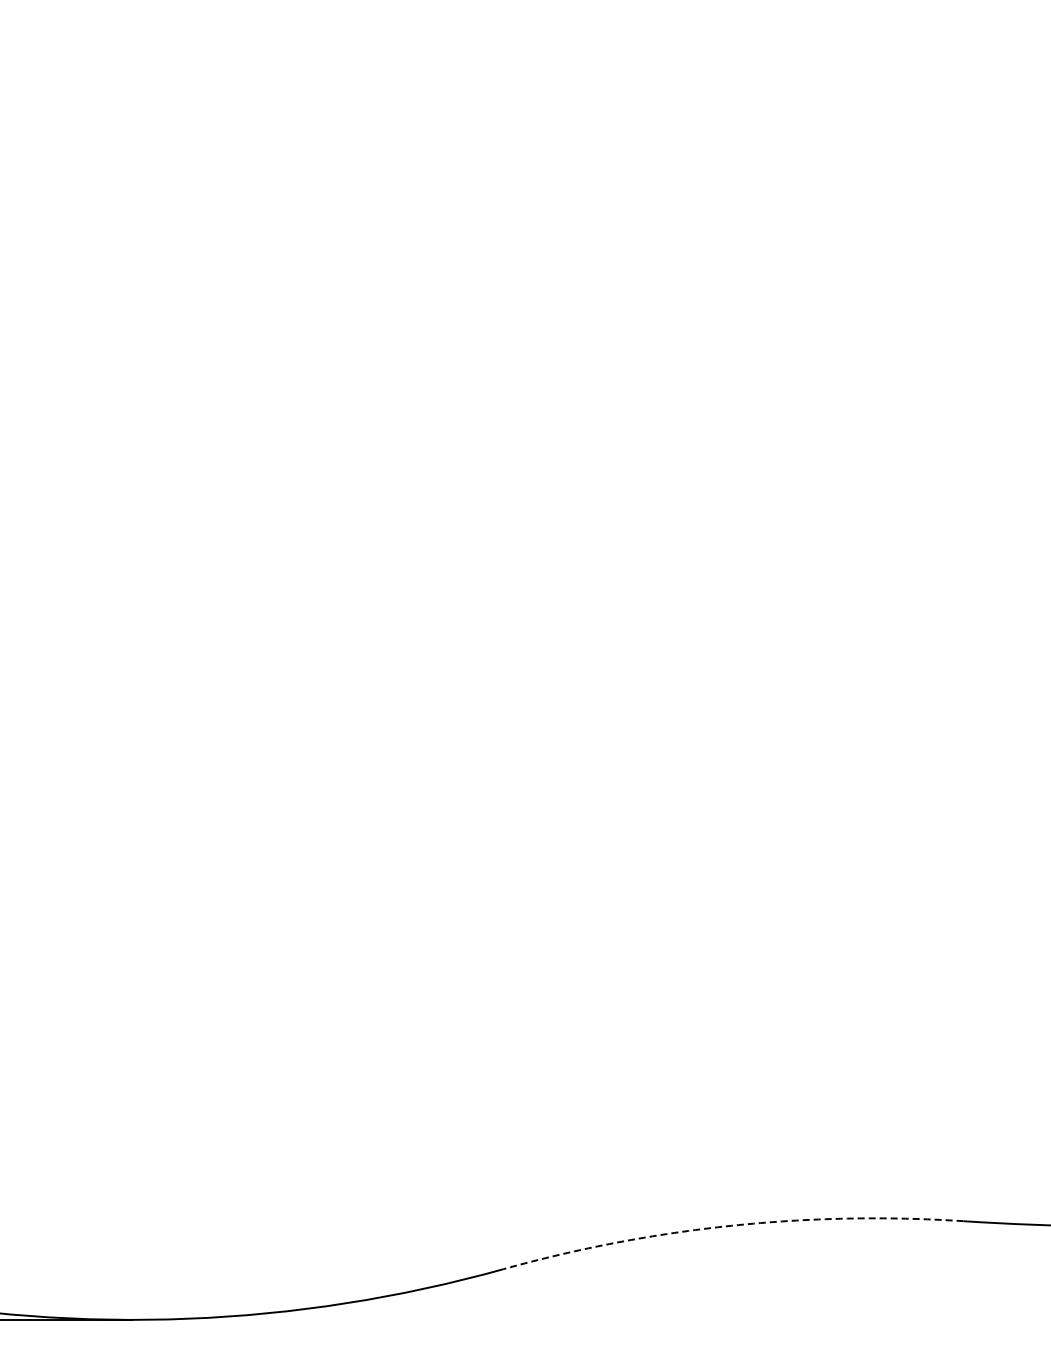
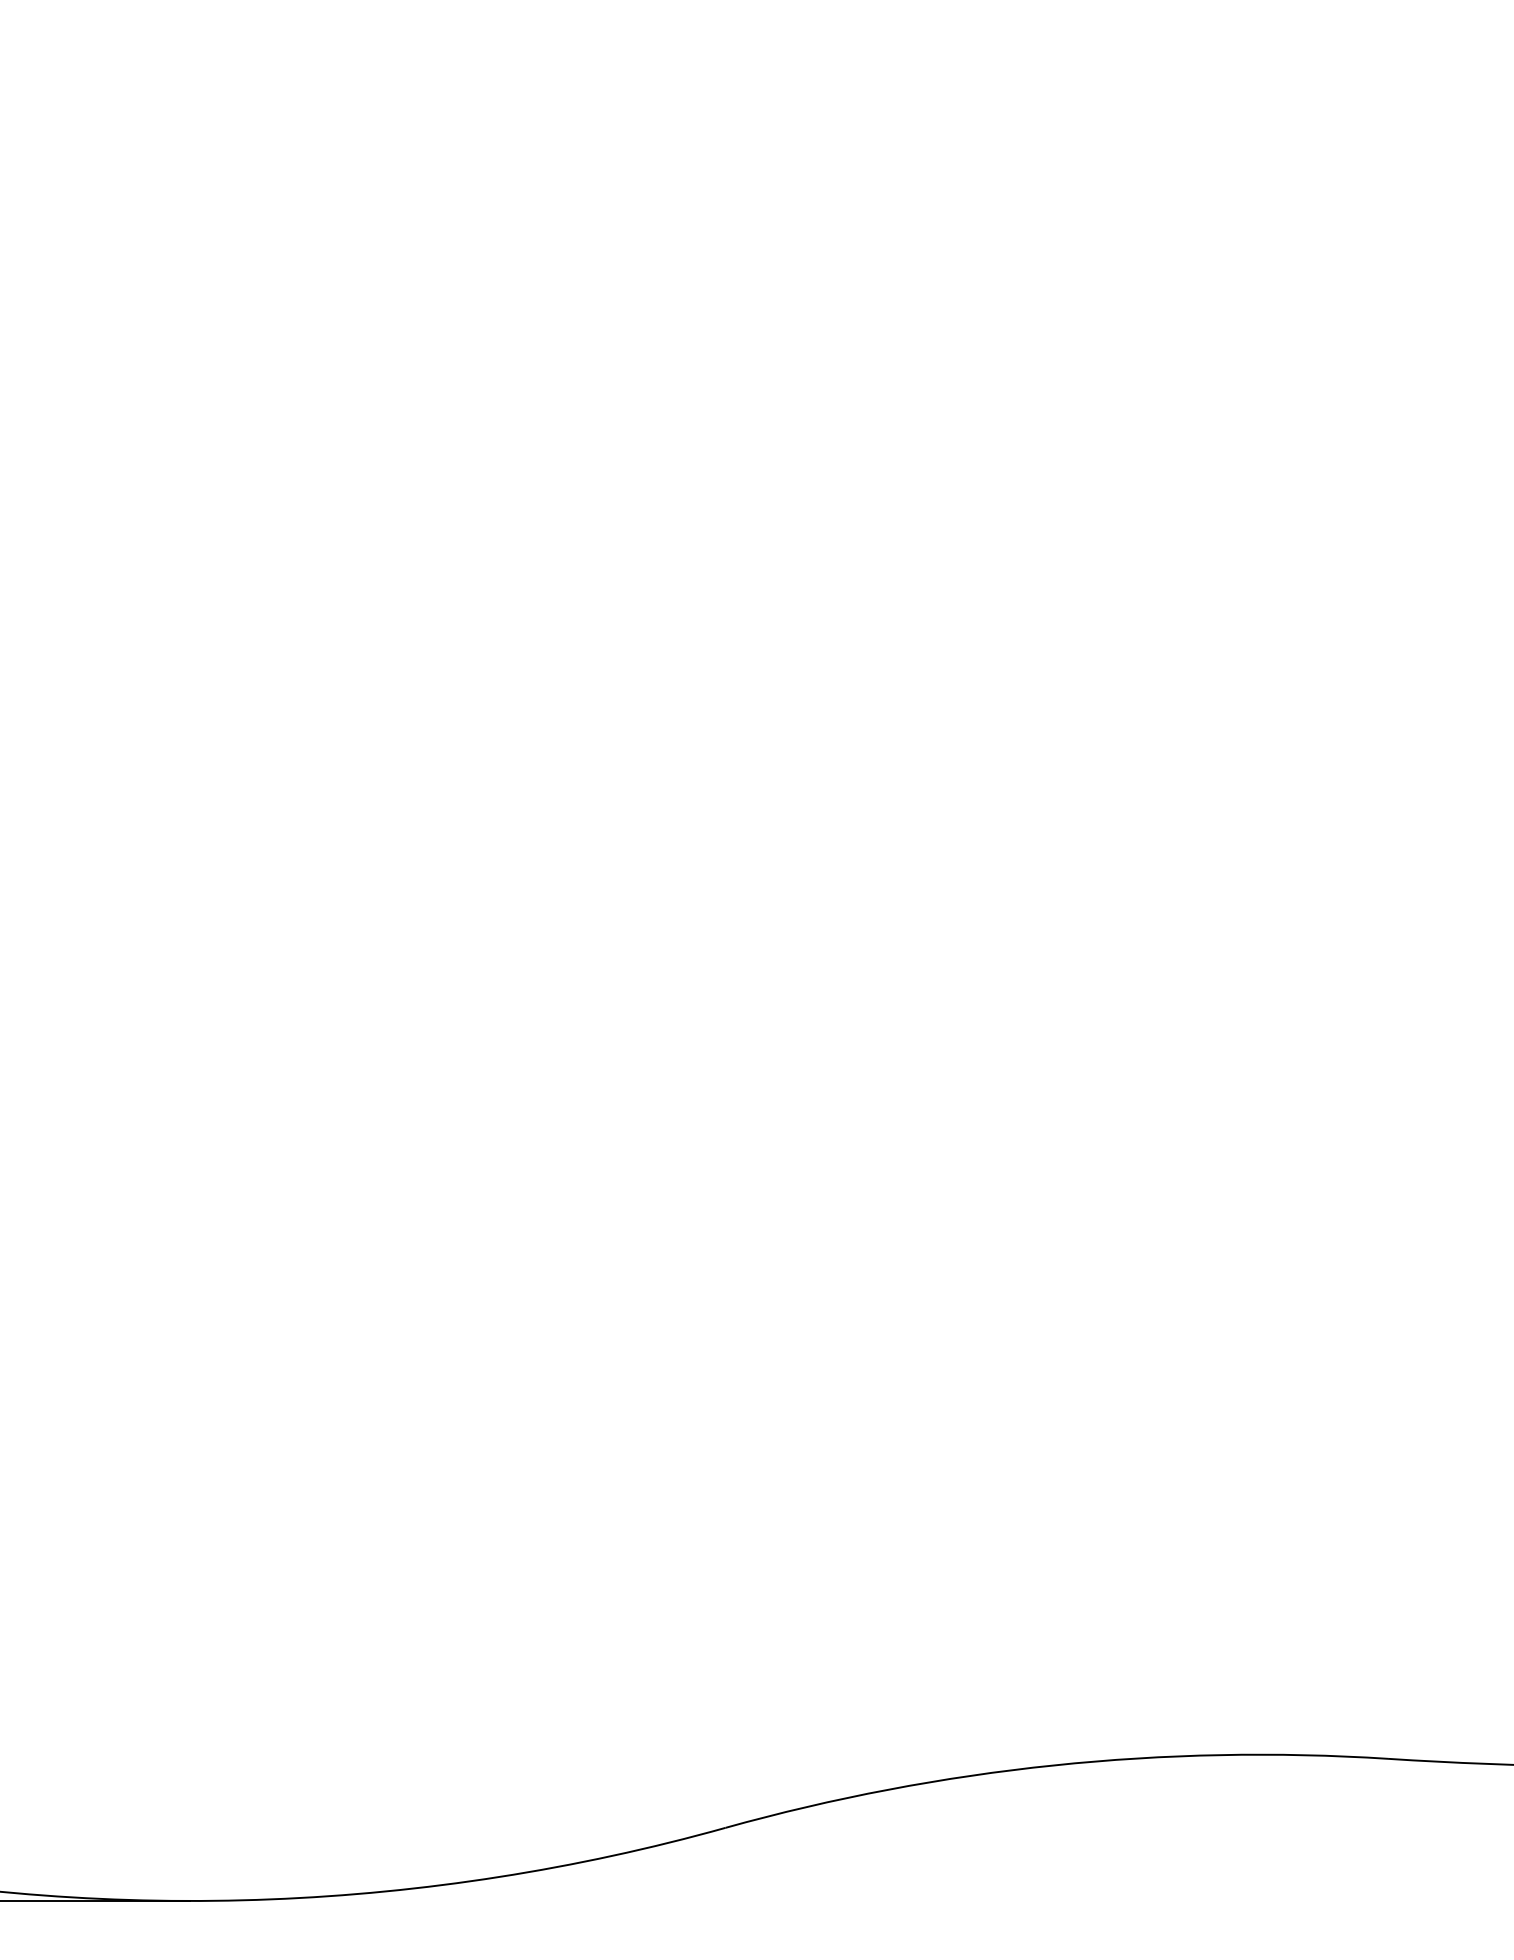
arc: (731, 1225) -> (1053, 1765), dashed -> solid

